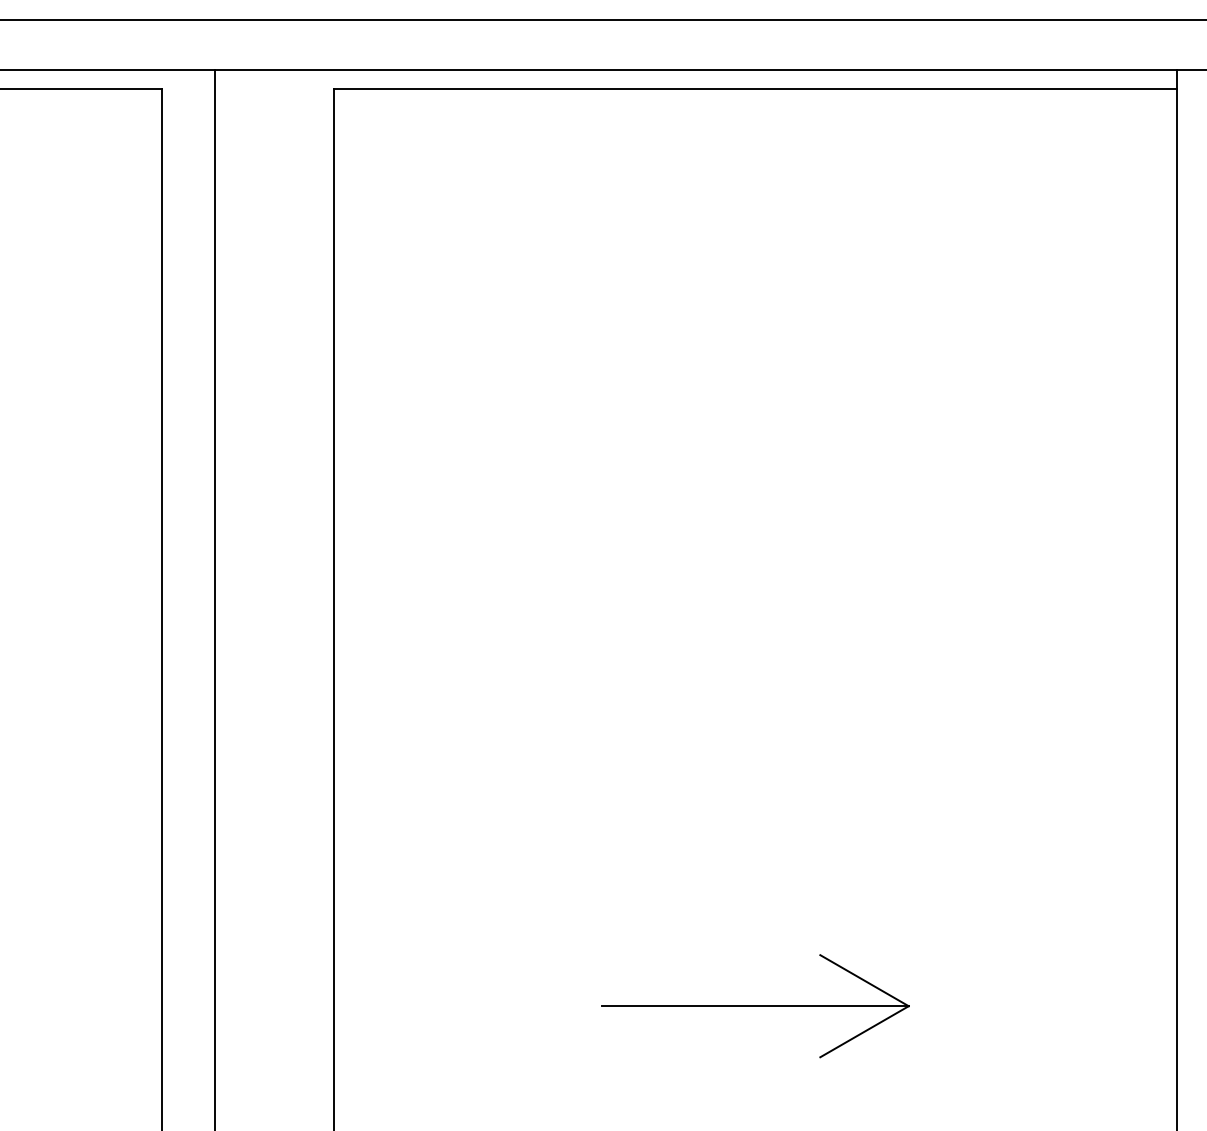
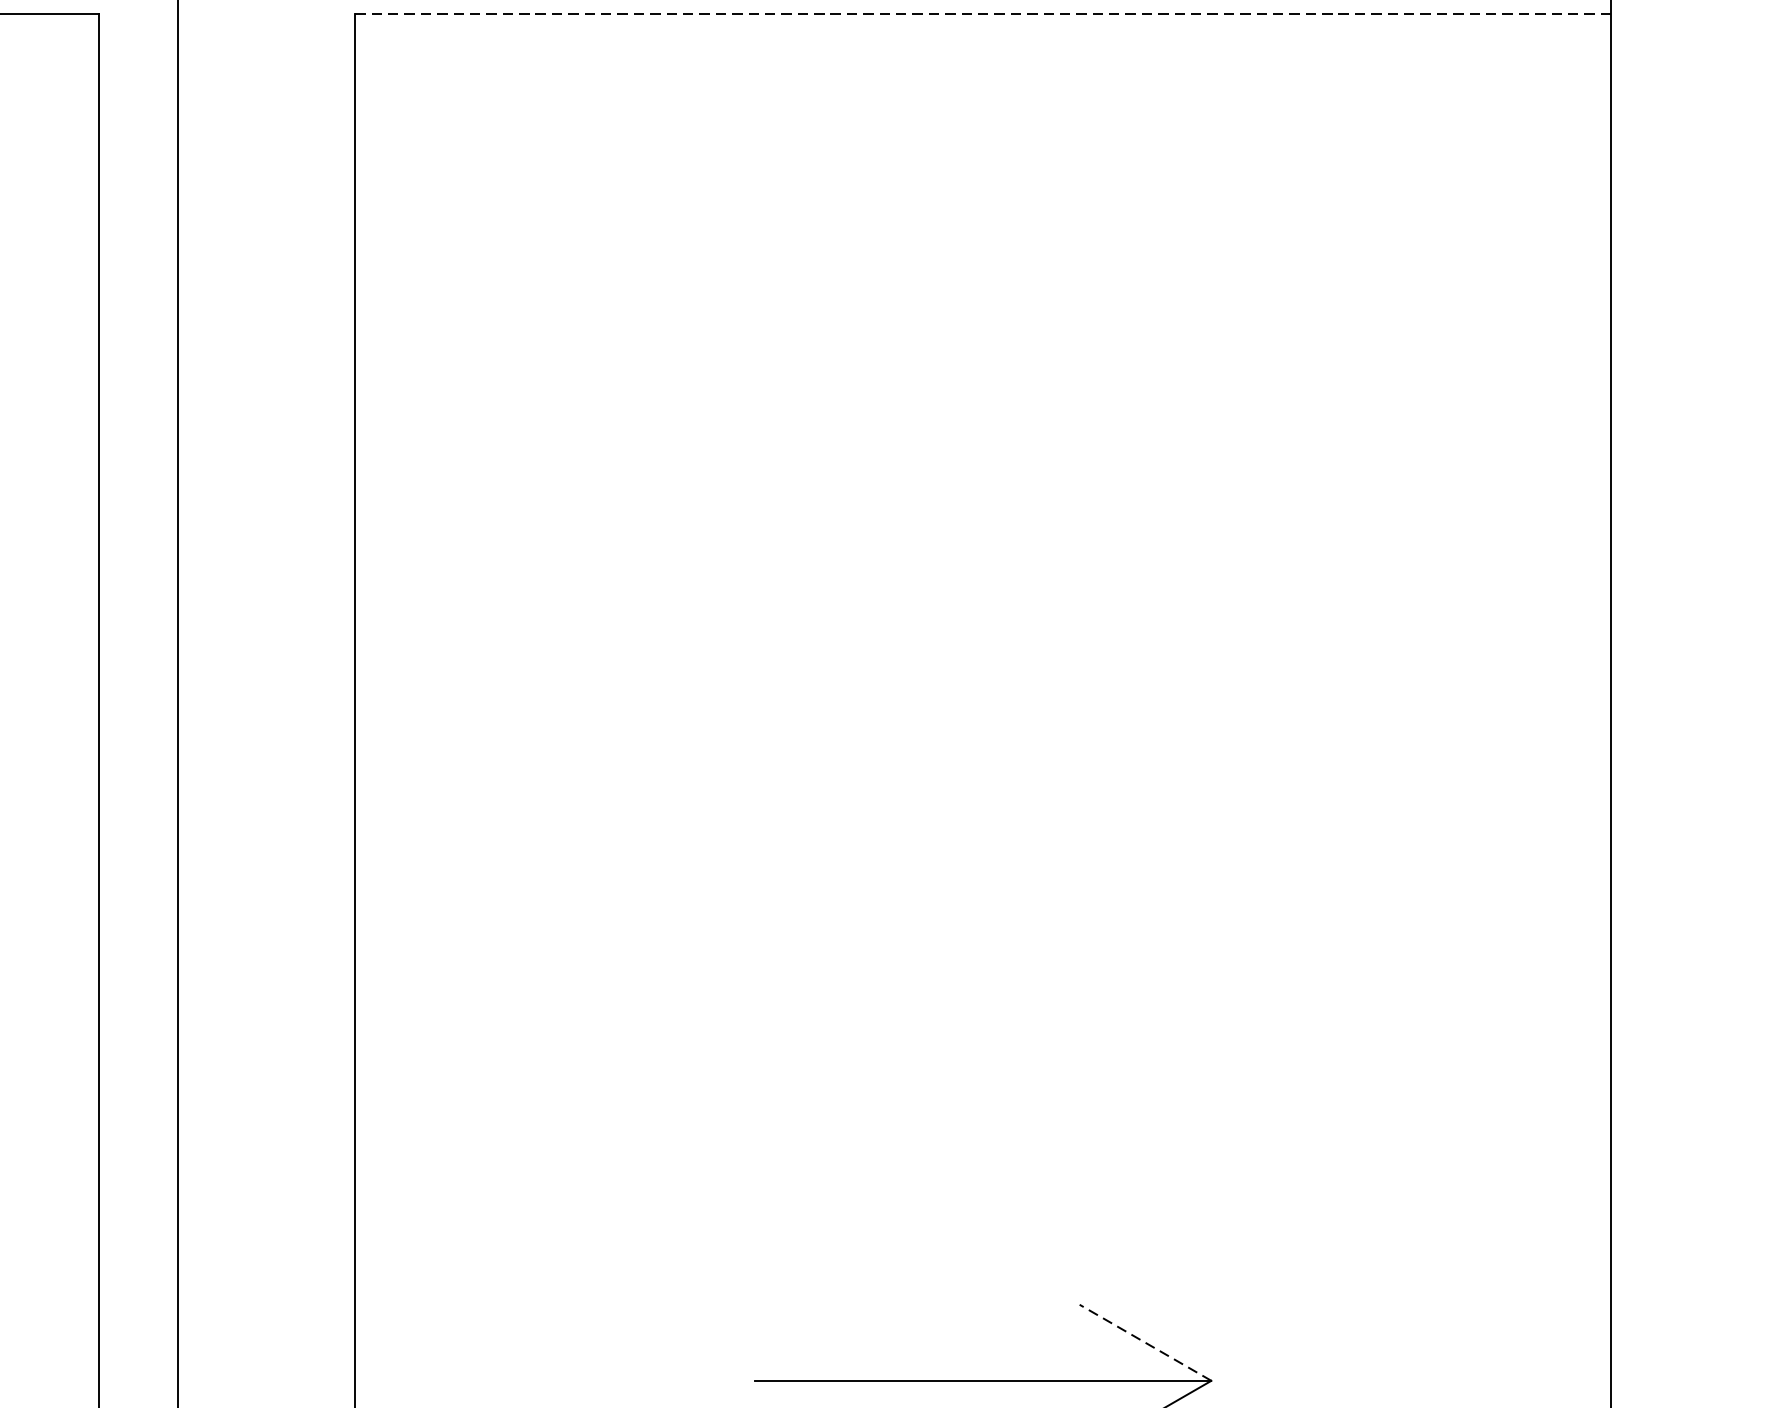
line: (755, 88) -> (983, 13), solid -> dashed
line: (864, 980) -> (1145, 1342), solid -> dashed

